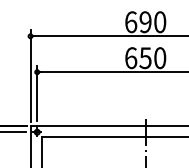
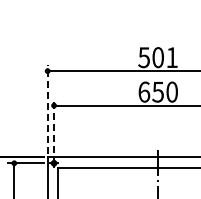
text: (144, 22) -> (157, 57), 690 -> 501
line: (30, 75) -> (47, 108), solid -> dashed
line: (37, 93) -> (54, 126), solid -> dashed

